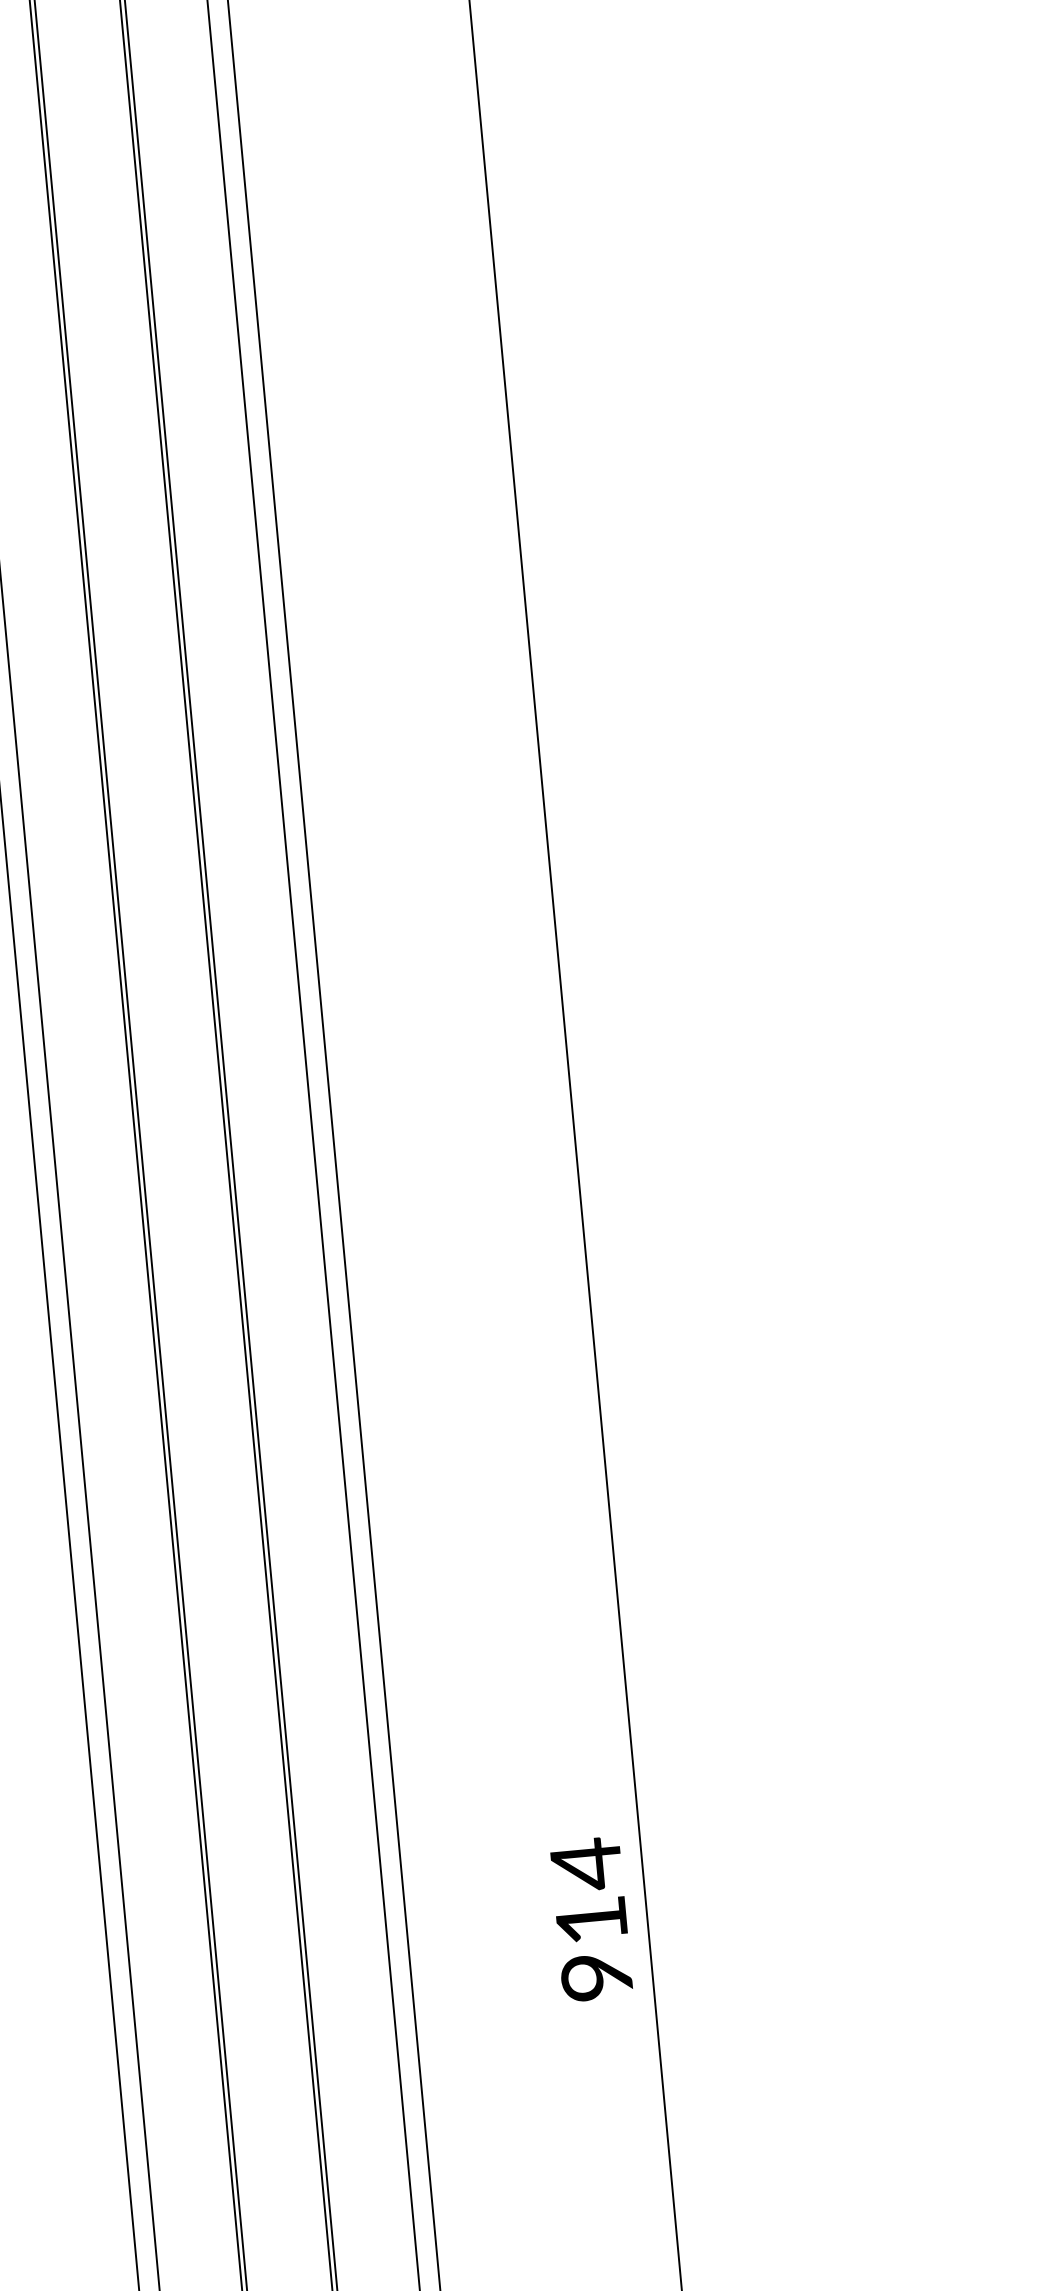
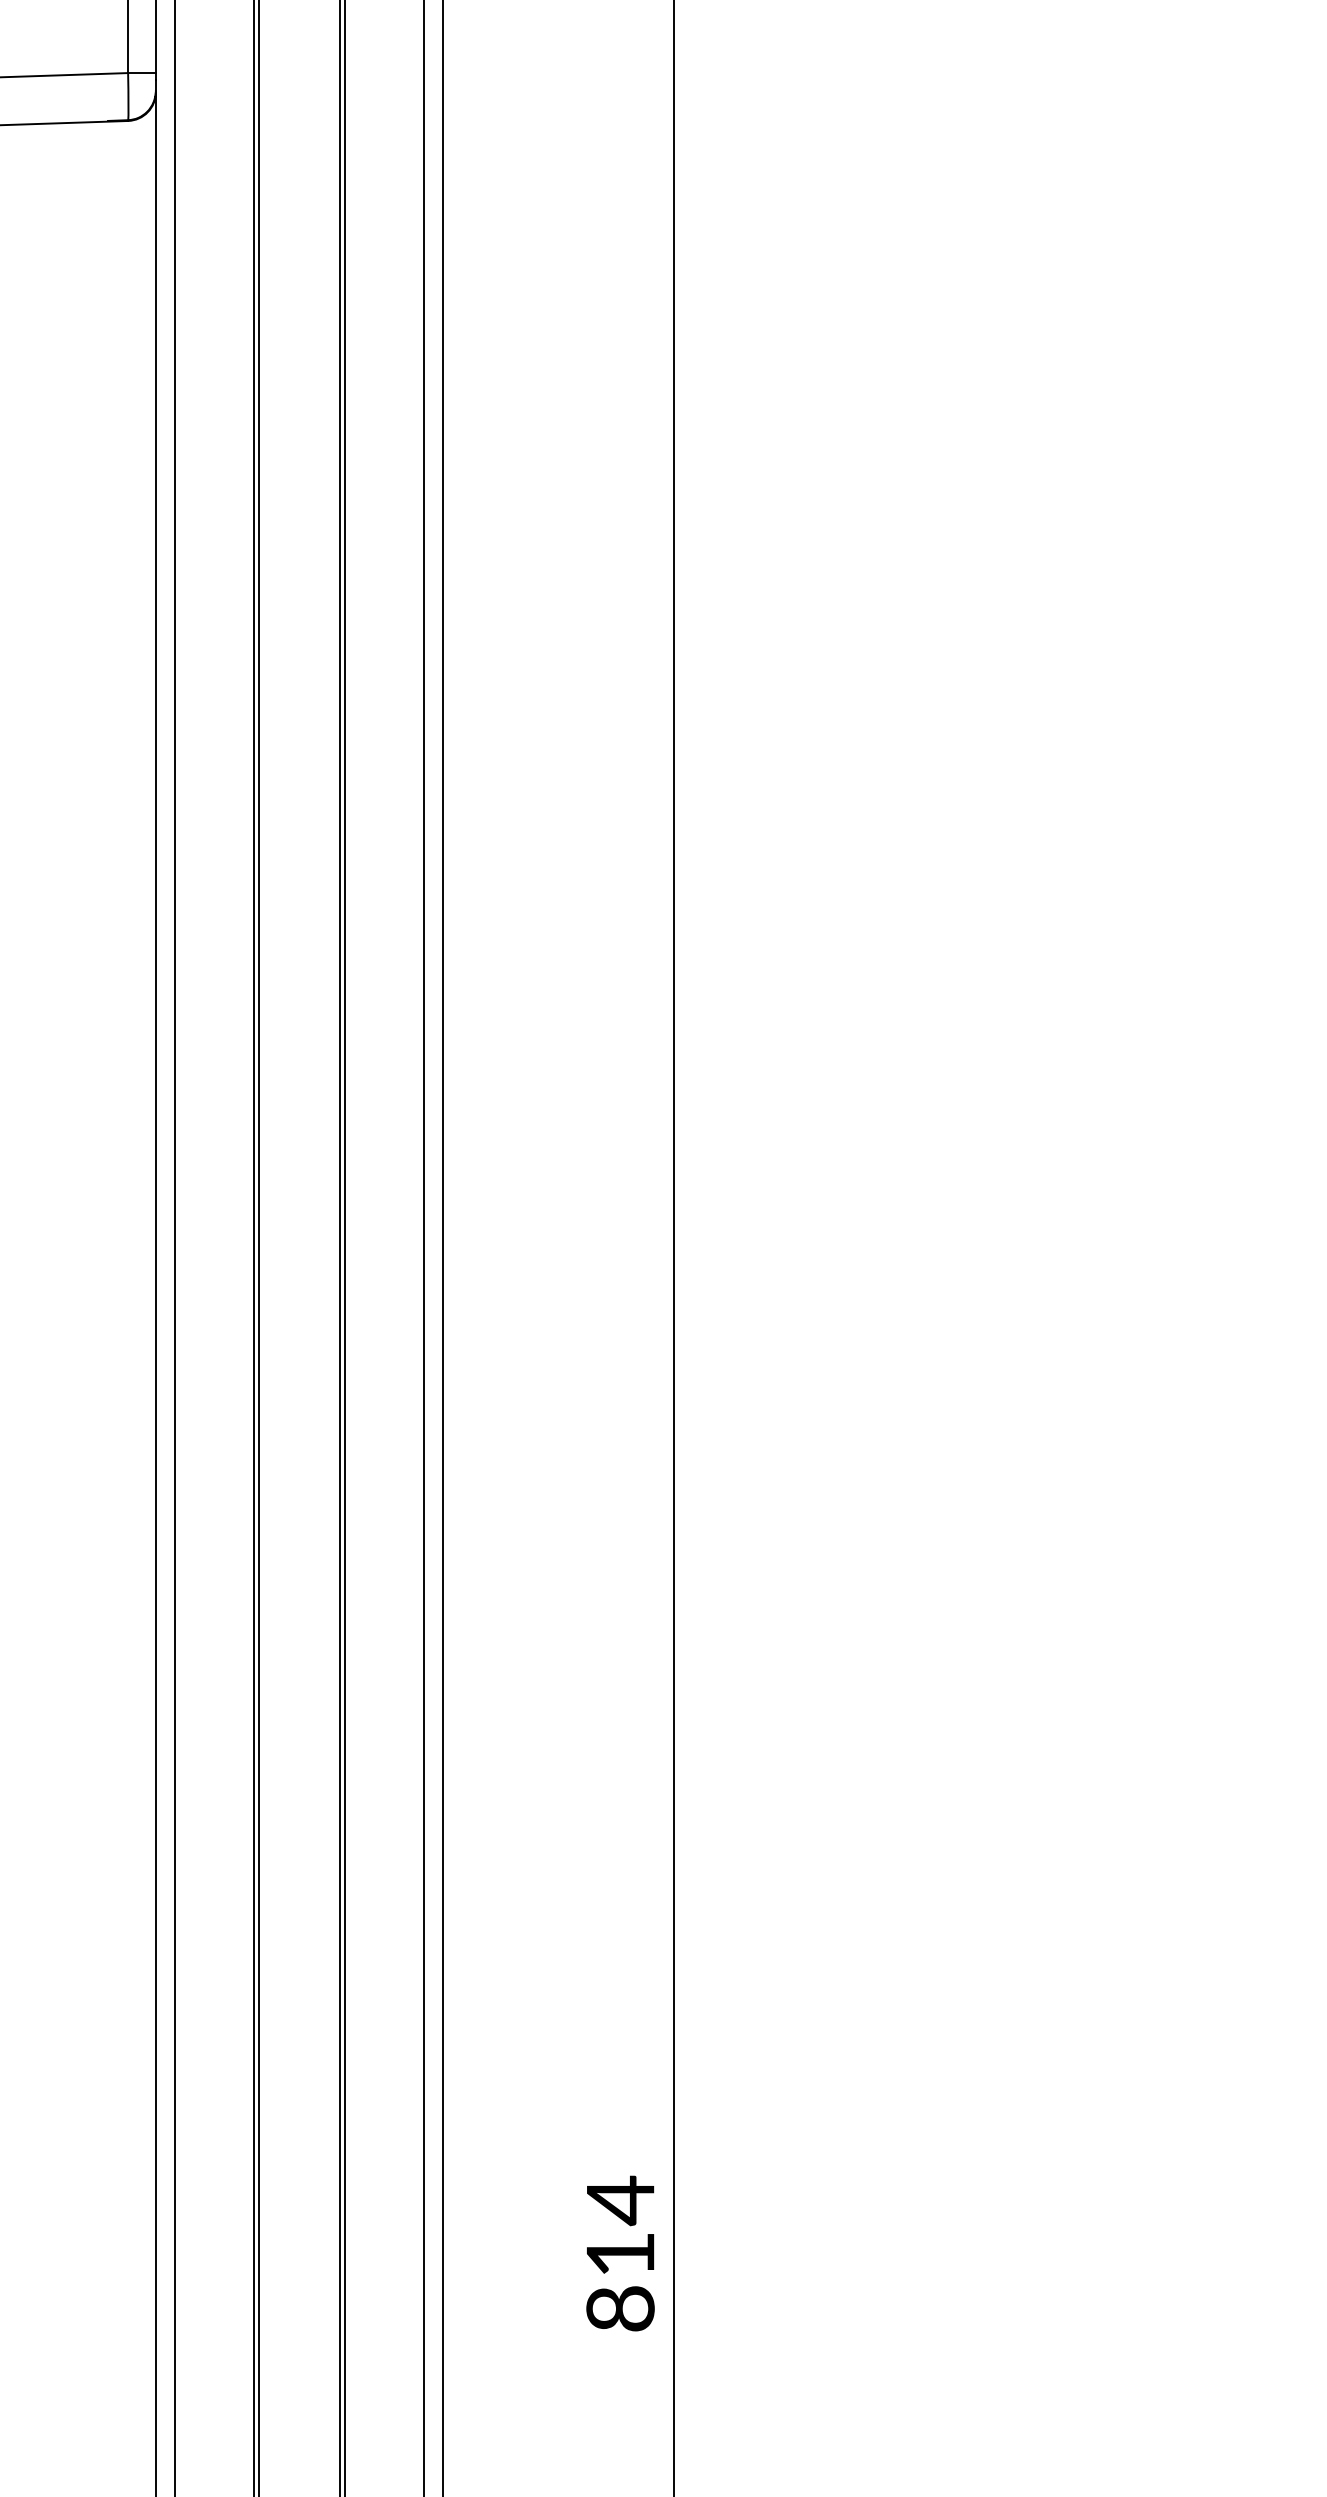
text: (597, 1976) -> (621, 2308), 914 -> 814

